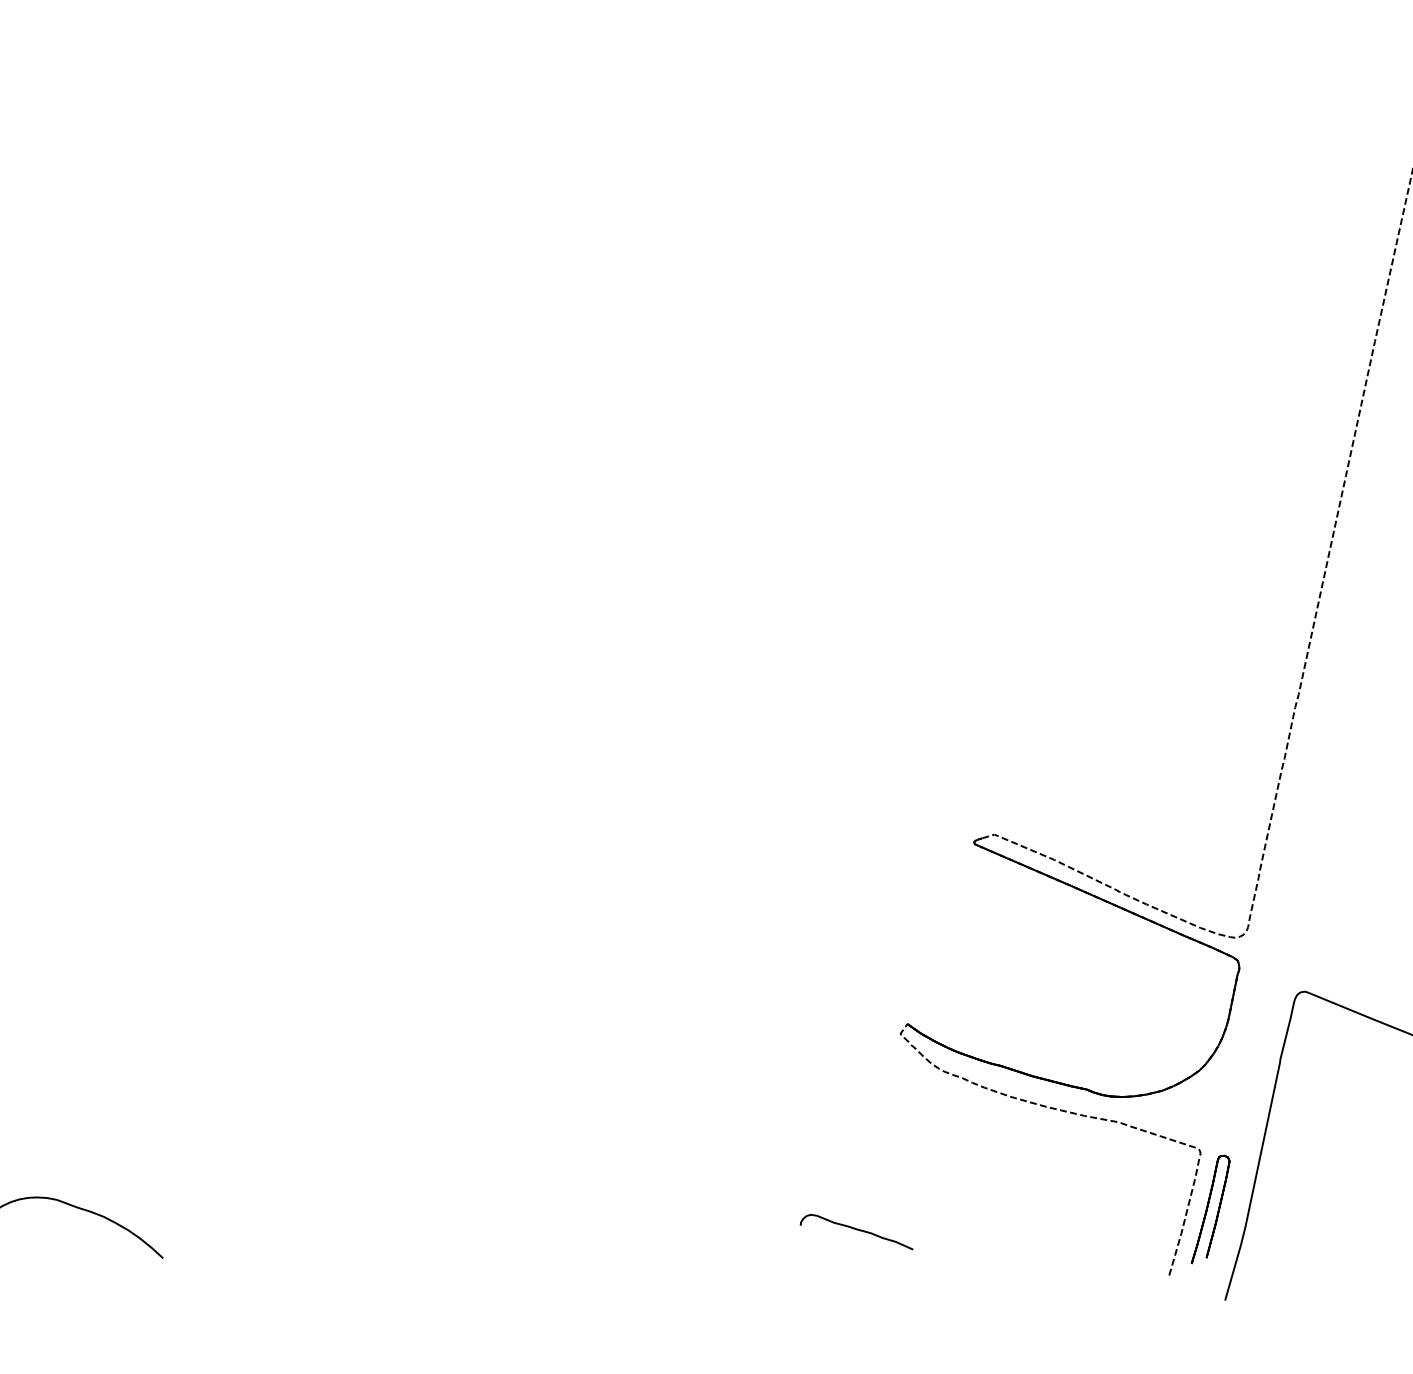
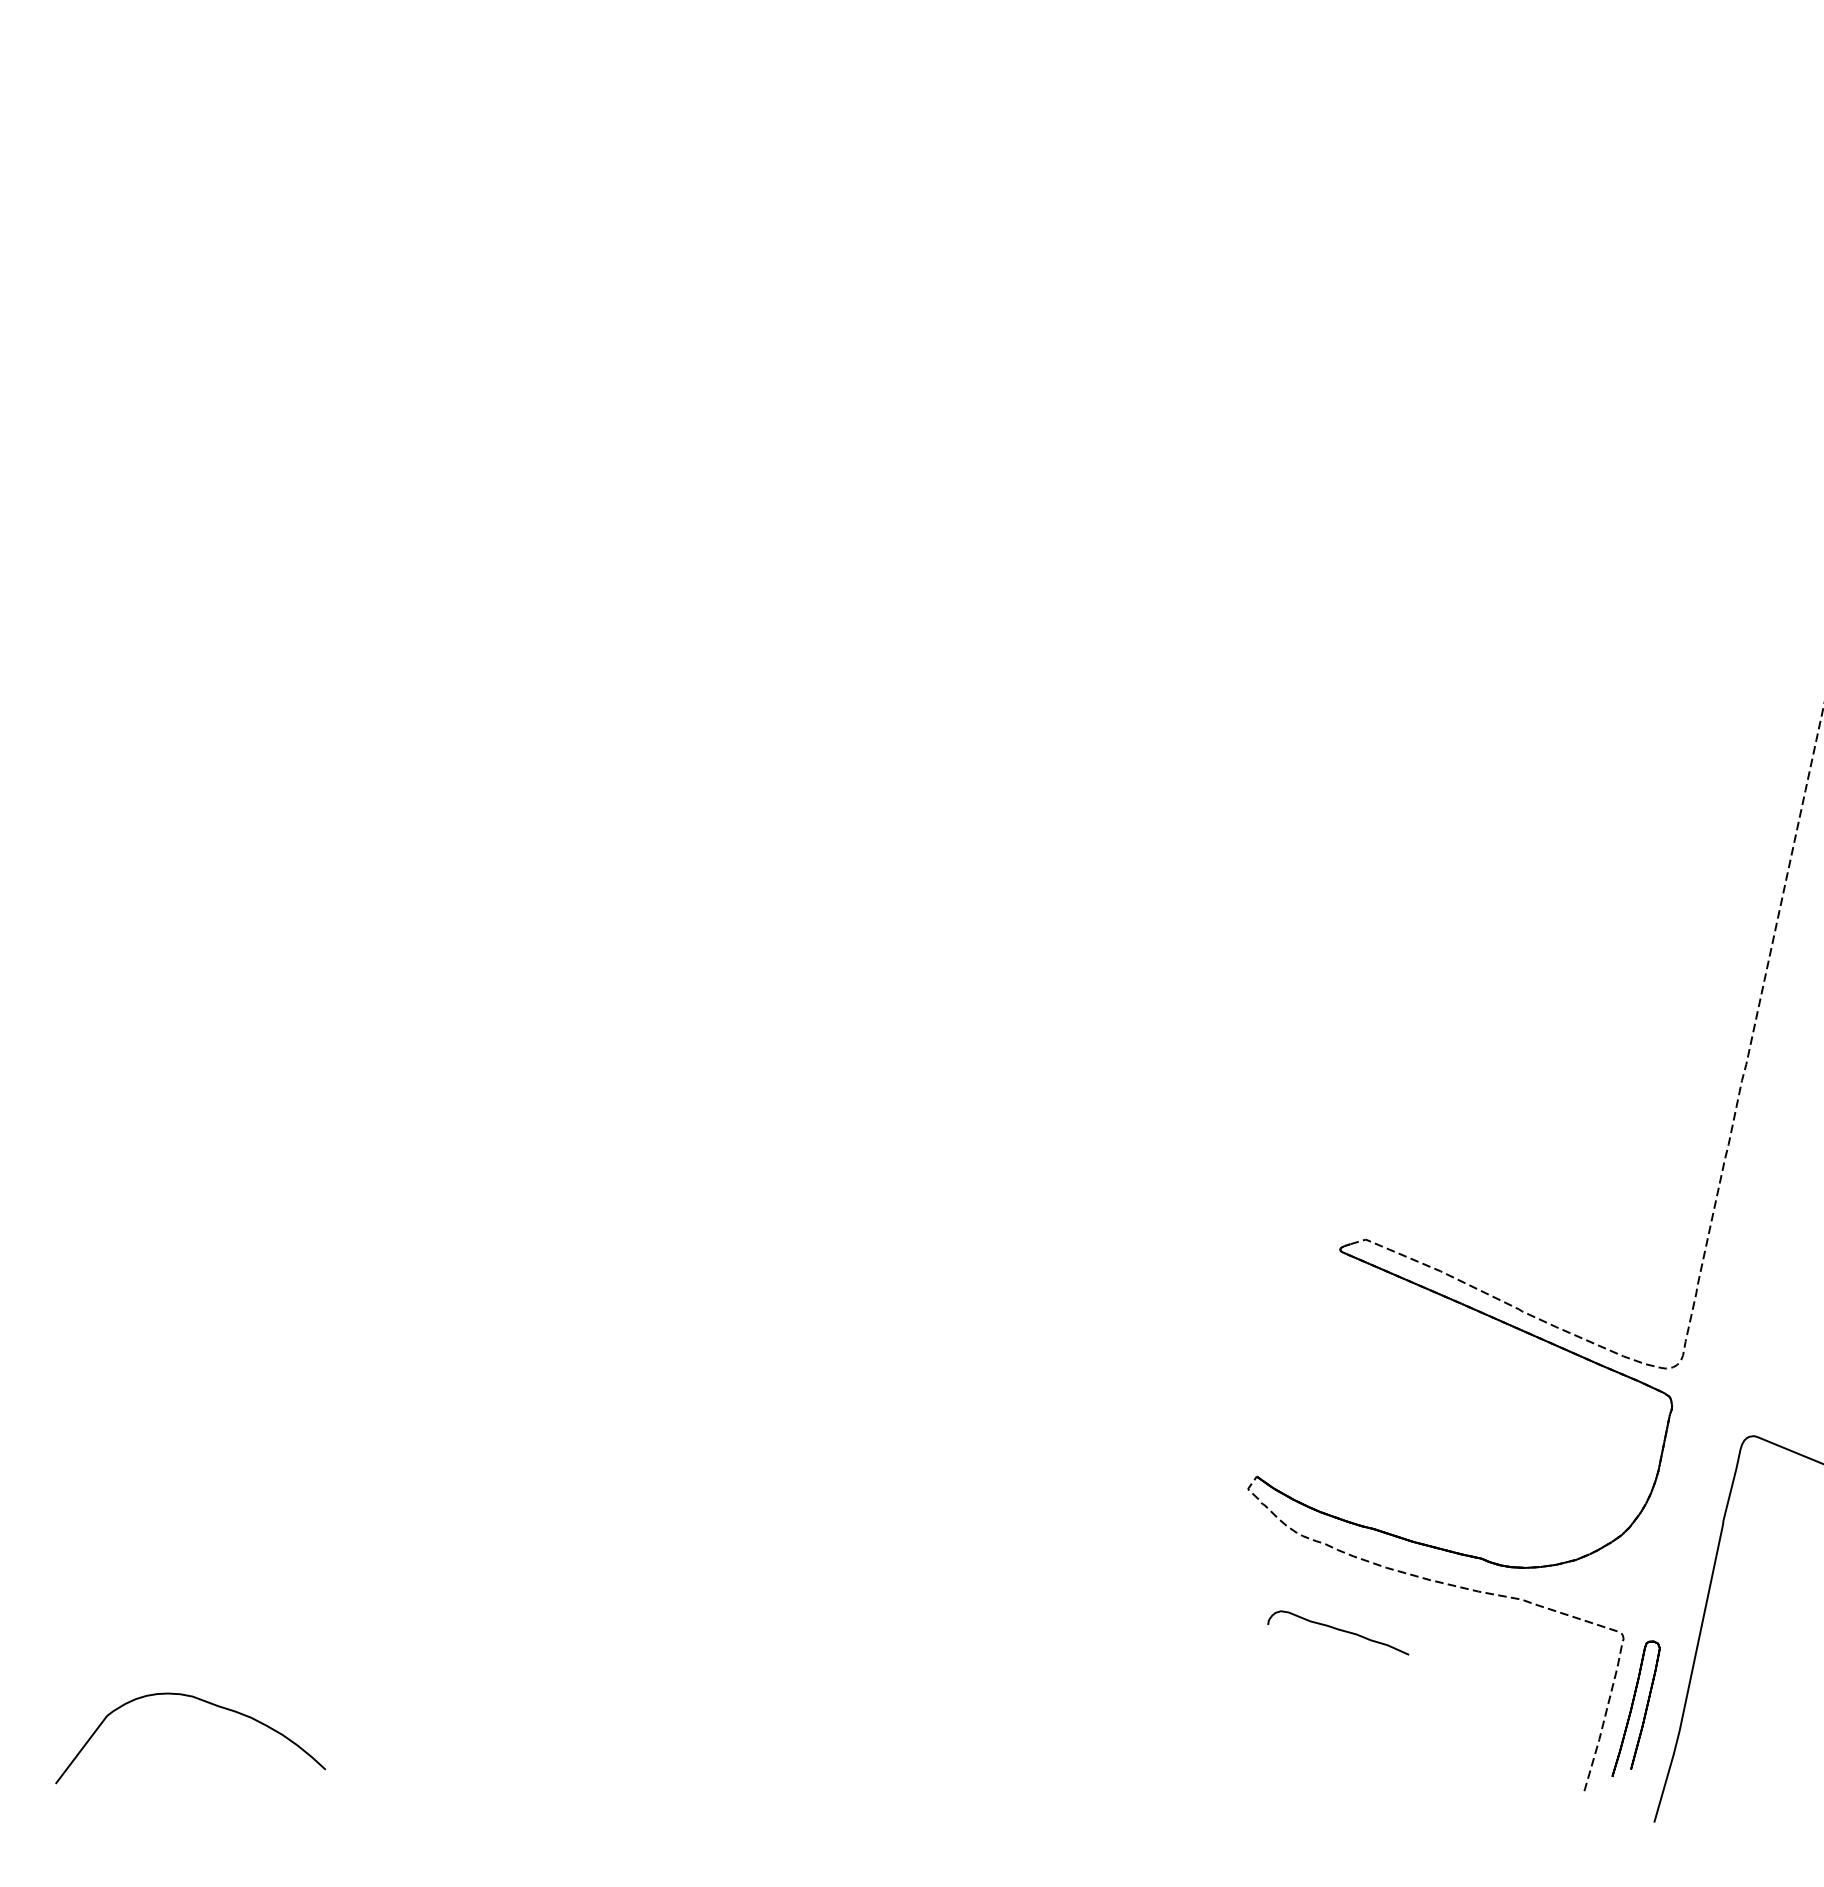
curve: (856, 1230) -> (1338, 1630), moved

